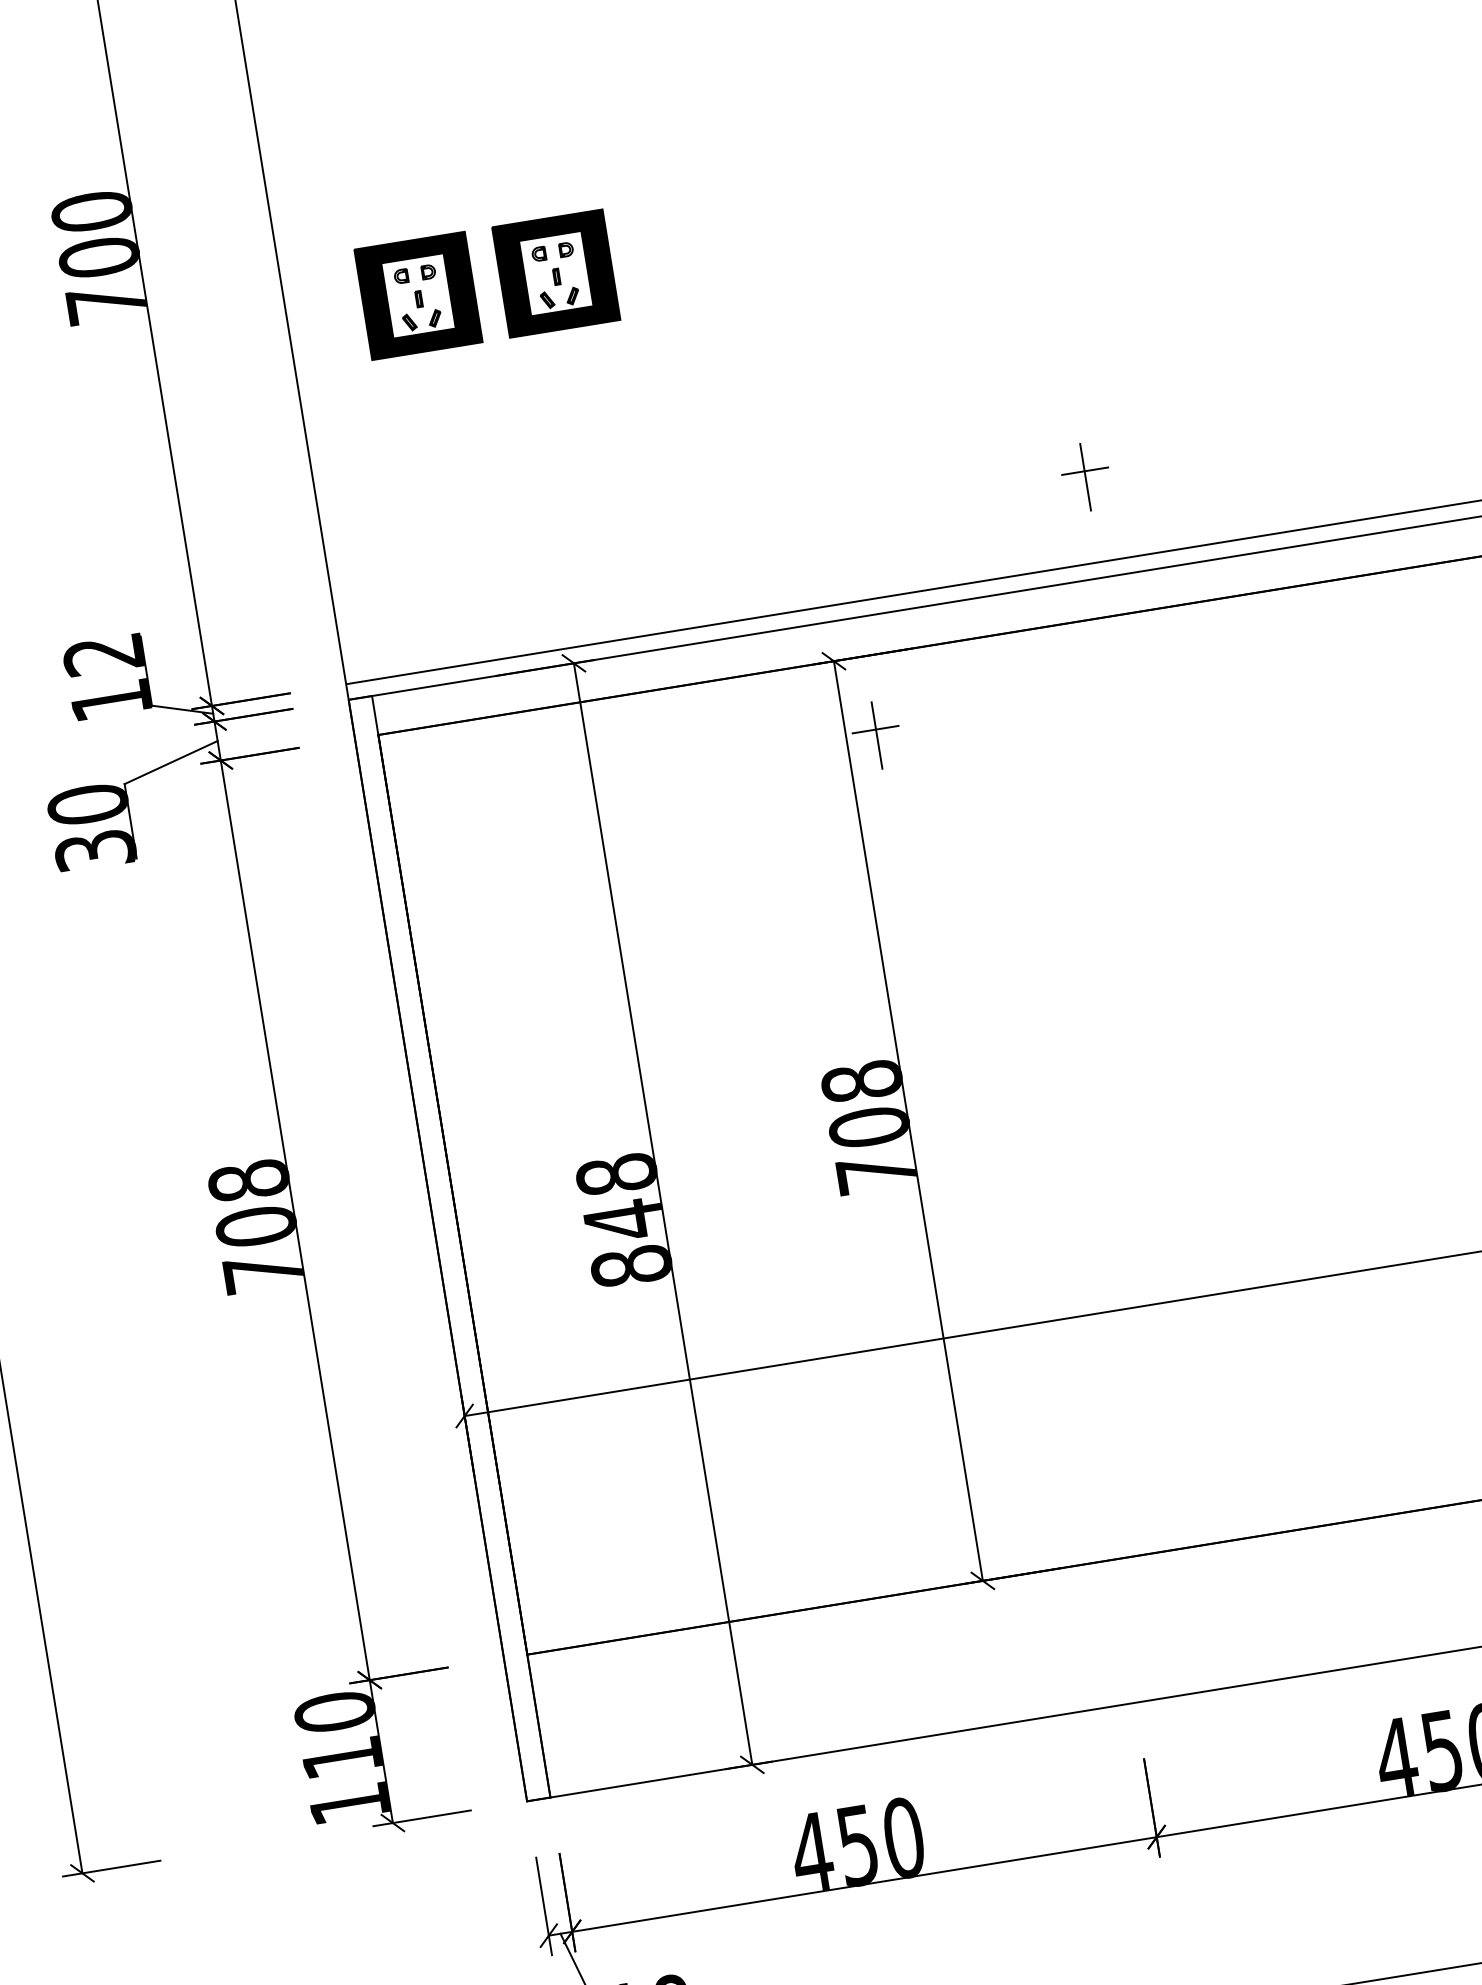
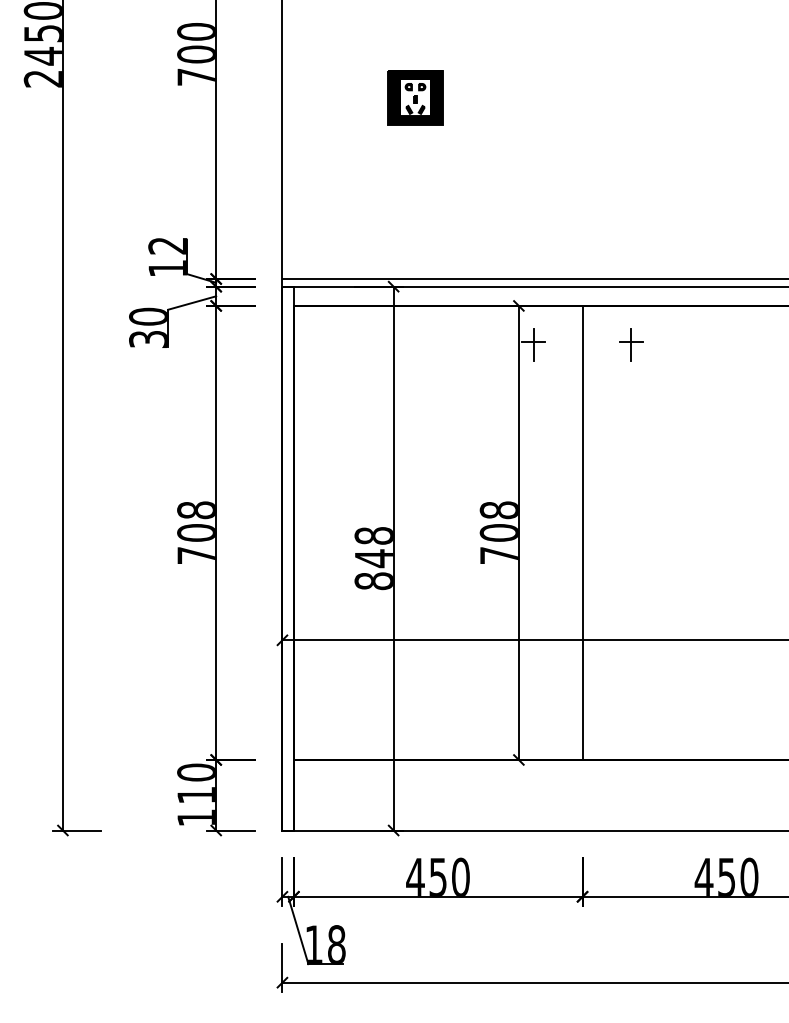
part: (418, 295) -> (347, 97), removed
part: (1085, 476) -> (631, 344), moved
line: (1037, 1099) -> (582, 532), added

